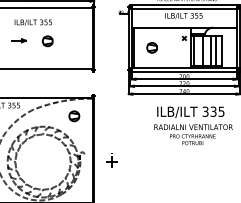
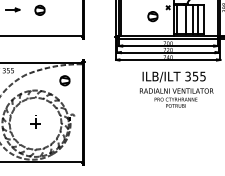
part: (151, 47) -> (152, 16), moved
text: (213, 111) -> (195, 76), 335 -> 355
part: (111, 160) -> (35, 122), moved

